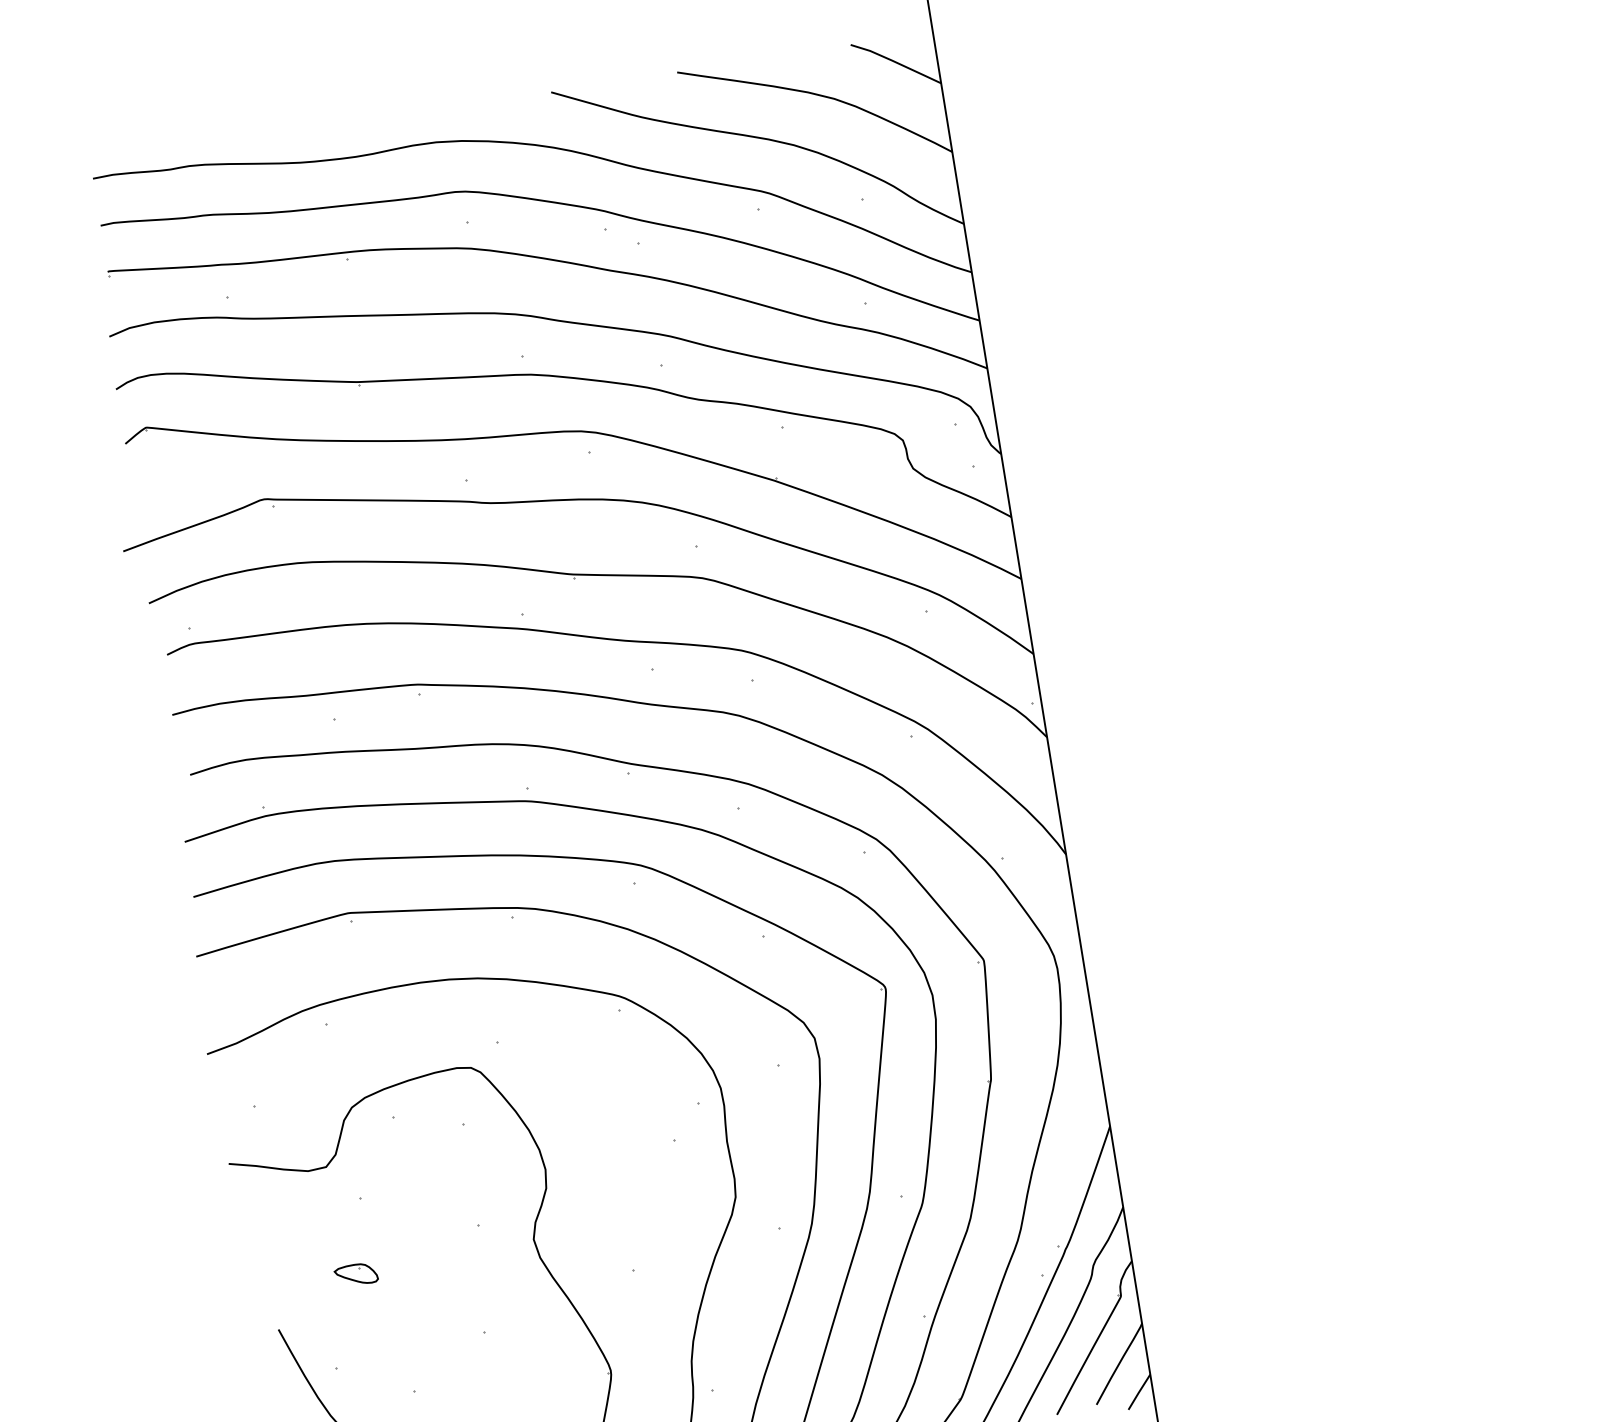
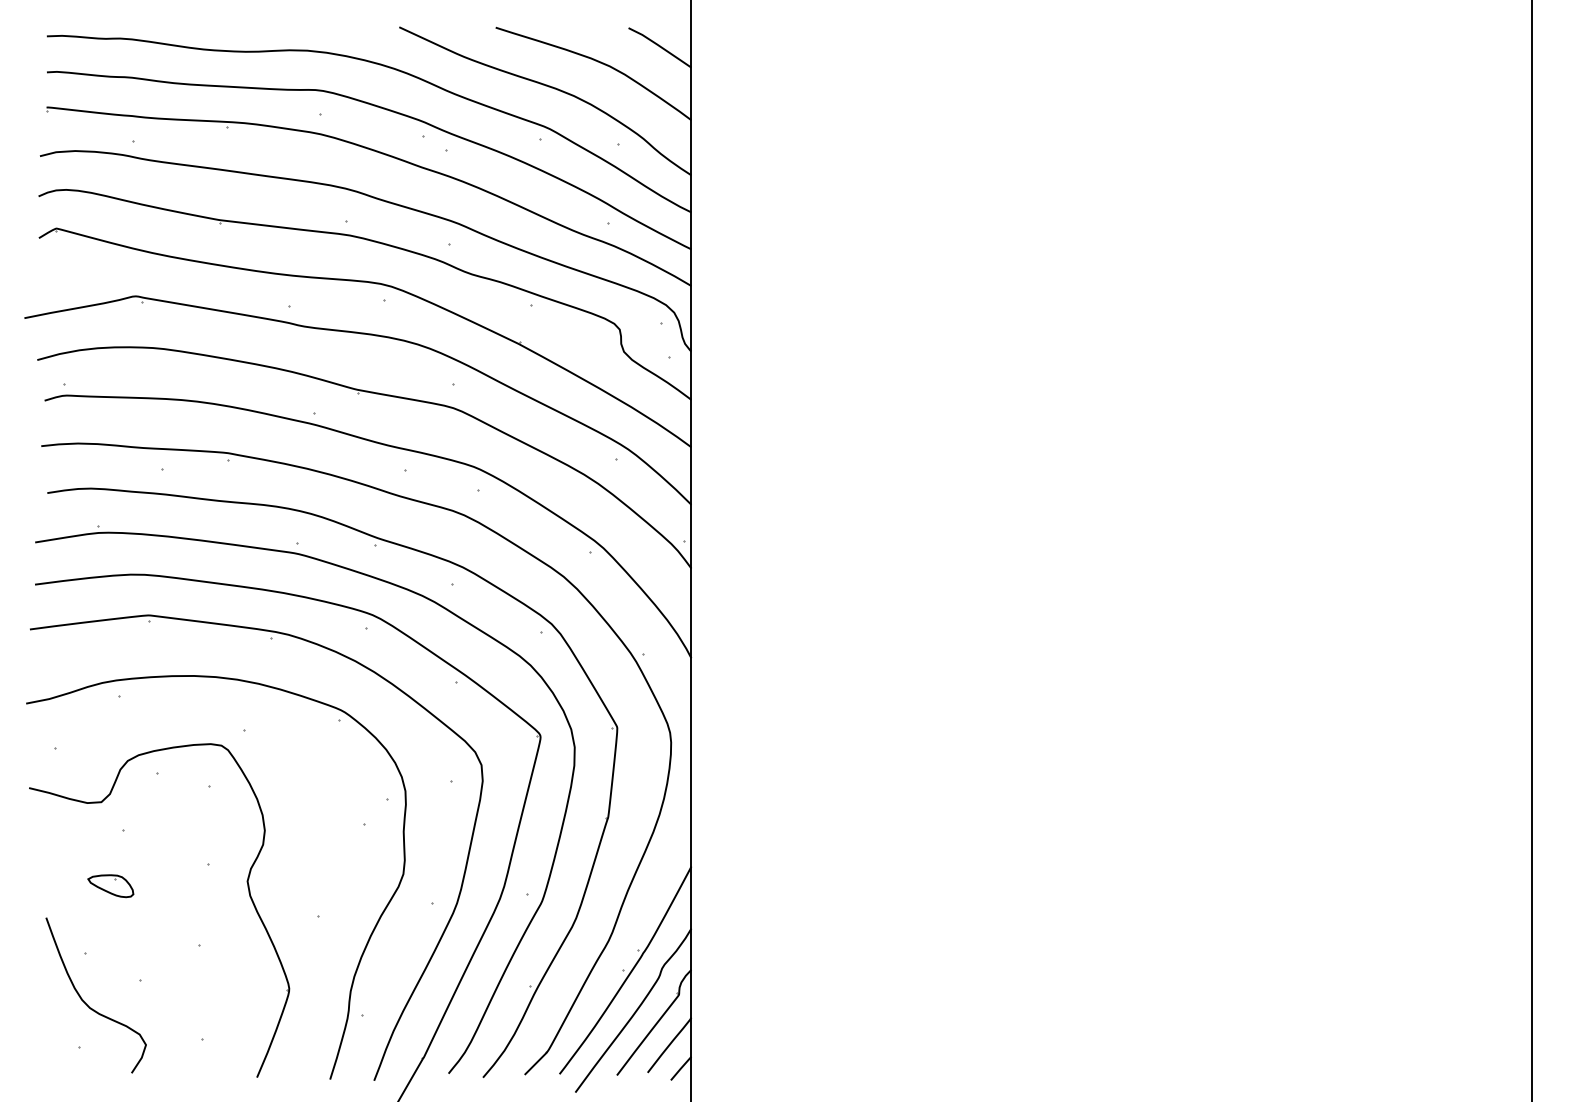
part: (355, 1275) -> (110, 886), size x1.43

